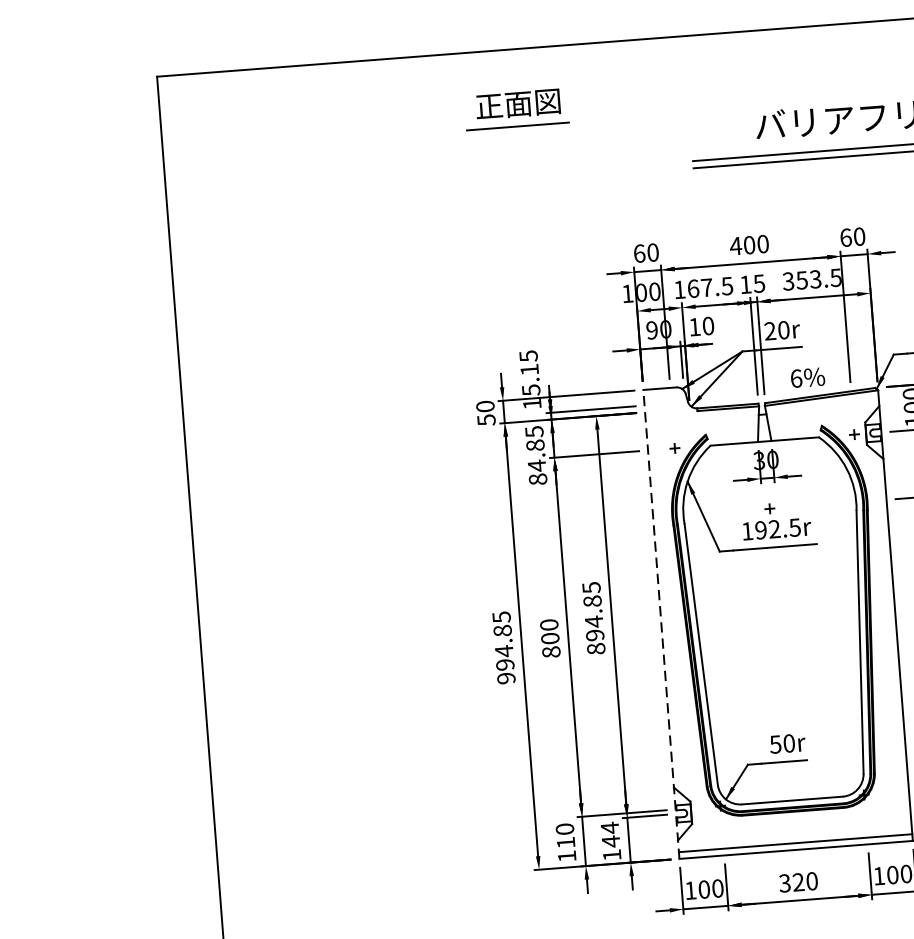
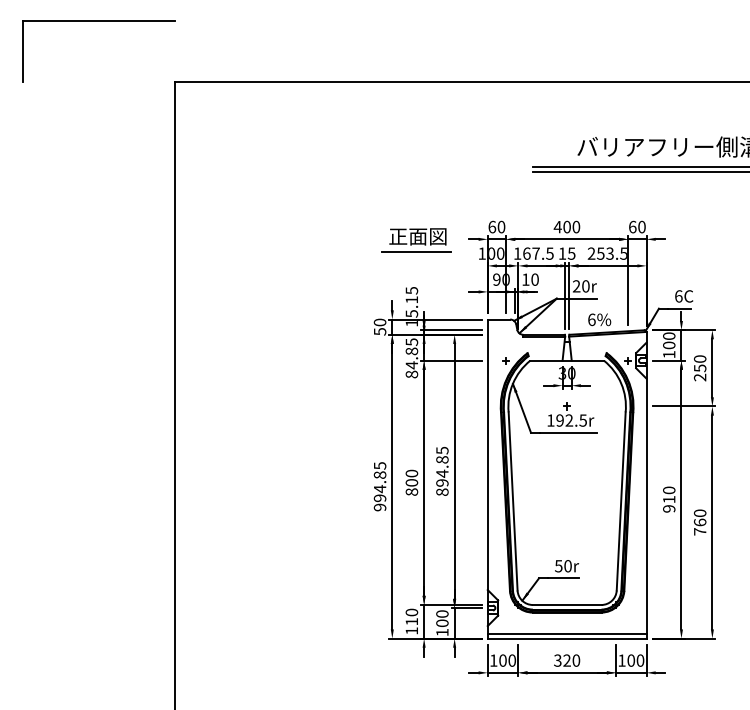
part: (516, 109) -> (416, 240), moved
text: (788, 281) -> (591, 253), 353.5 -> 253.5
line: (661, 625) -> (487, 479), dashed -> solid
text: (610, 834) -> (442, 618), 144 -> 100

